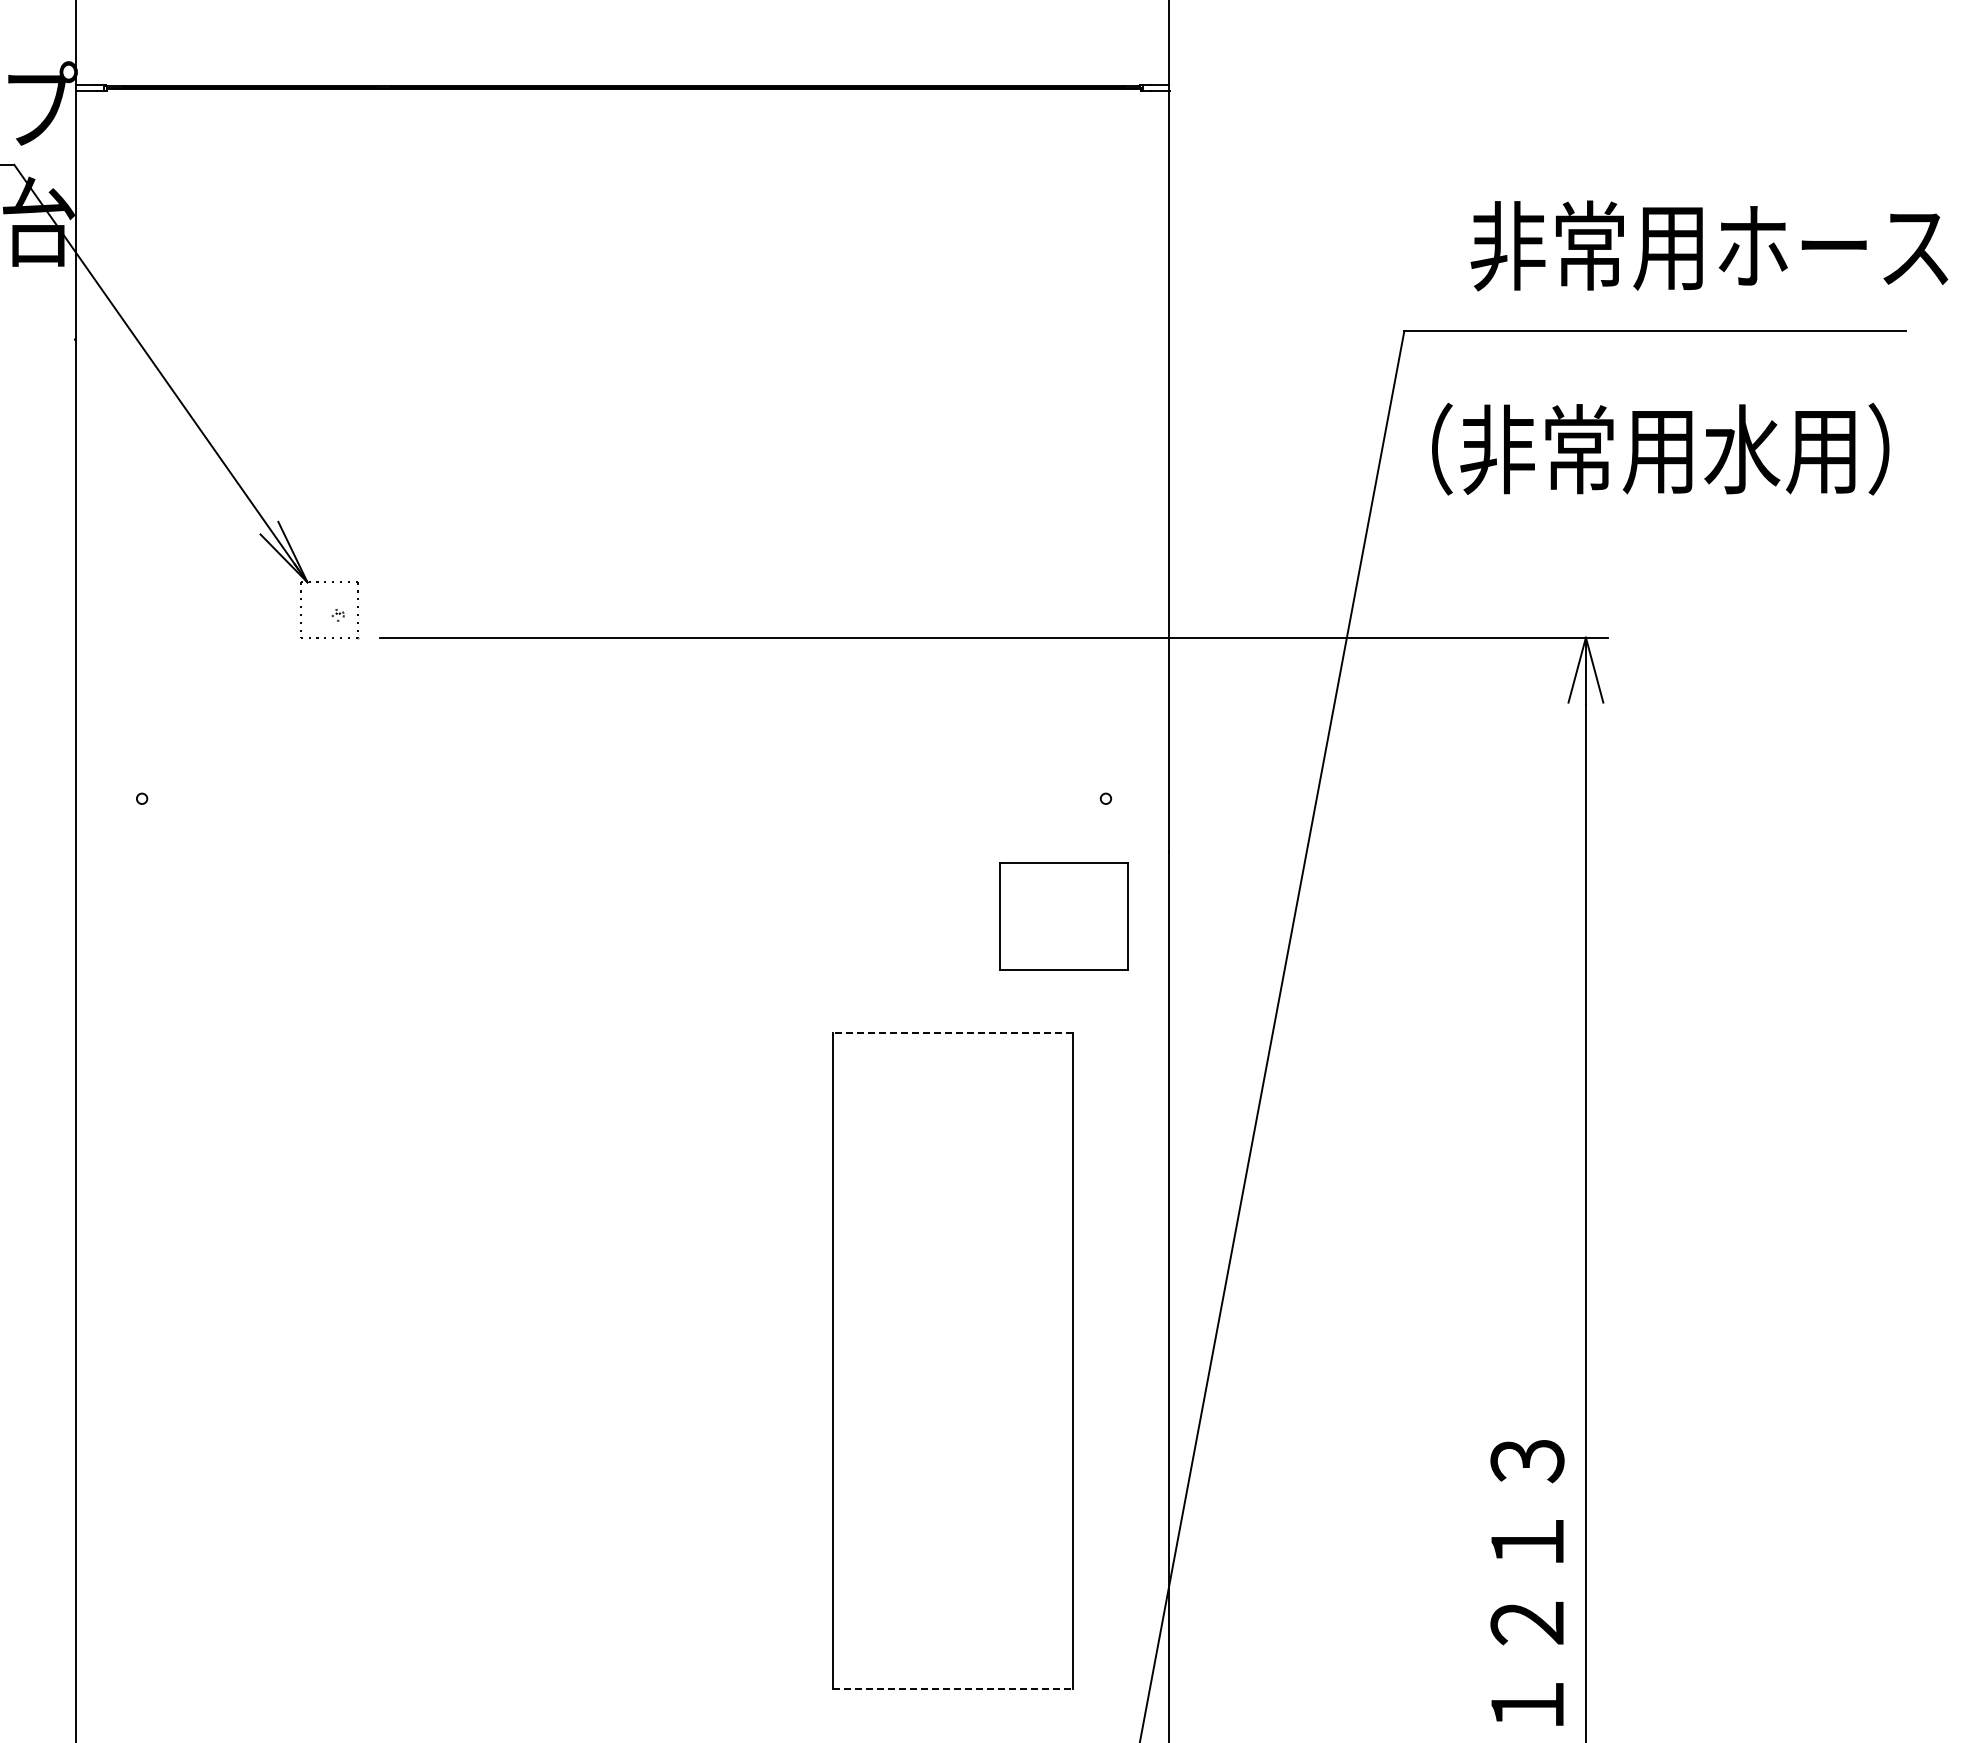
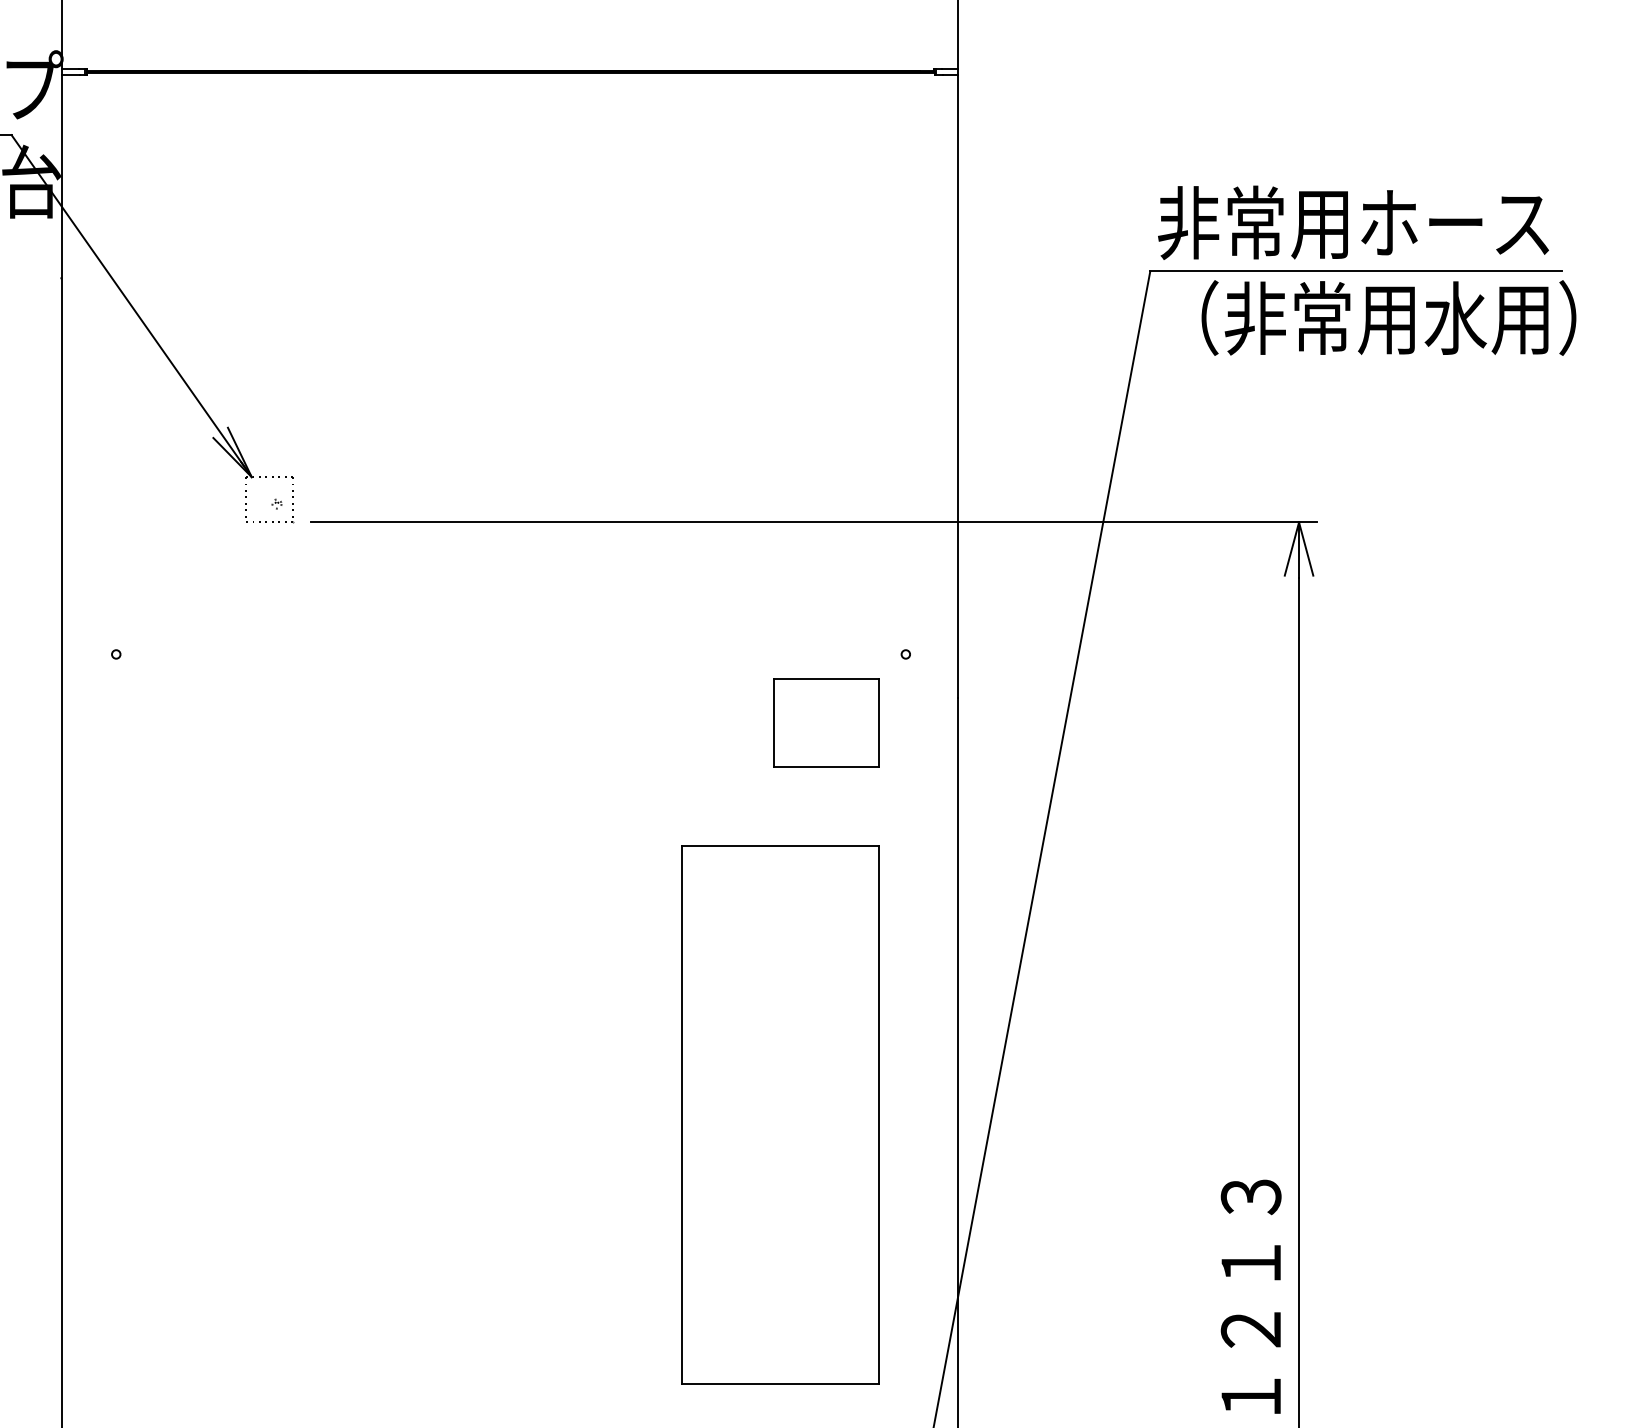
text: (1709, 245) -> (1353, 222), moved
text: (1660, 448) -> (1388, 317), moved
part: (1063, 916) -> (826, 723), moved
line: (952, 1032) -> (780, 845), dashed -> solid
line: (953, 1688) -> (780, 1383), dashed -> solid

